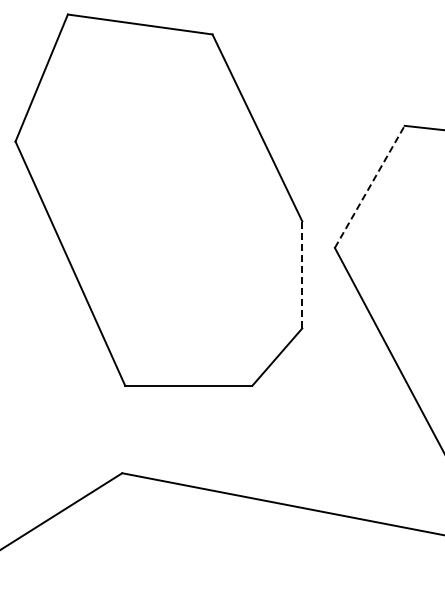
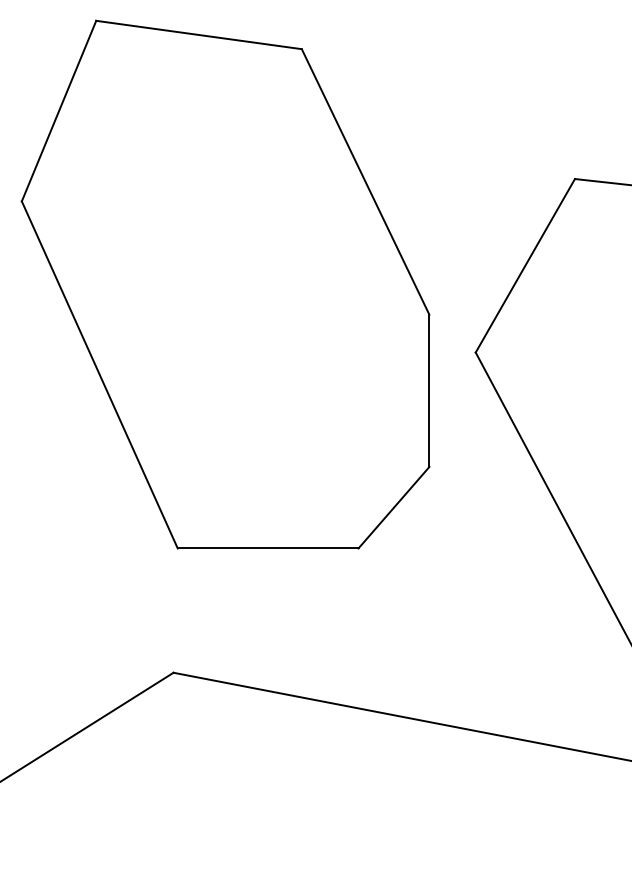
line: (370, 186) -> (526, 265), dashed -> solid
line: (302, 274) -> (429, 390), dashed -> solid

